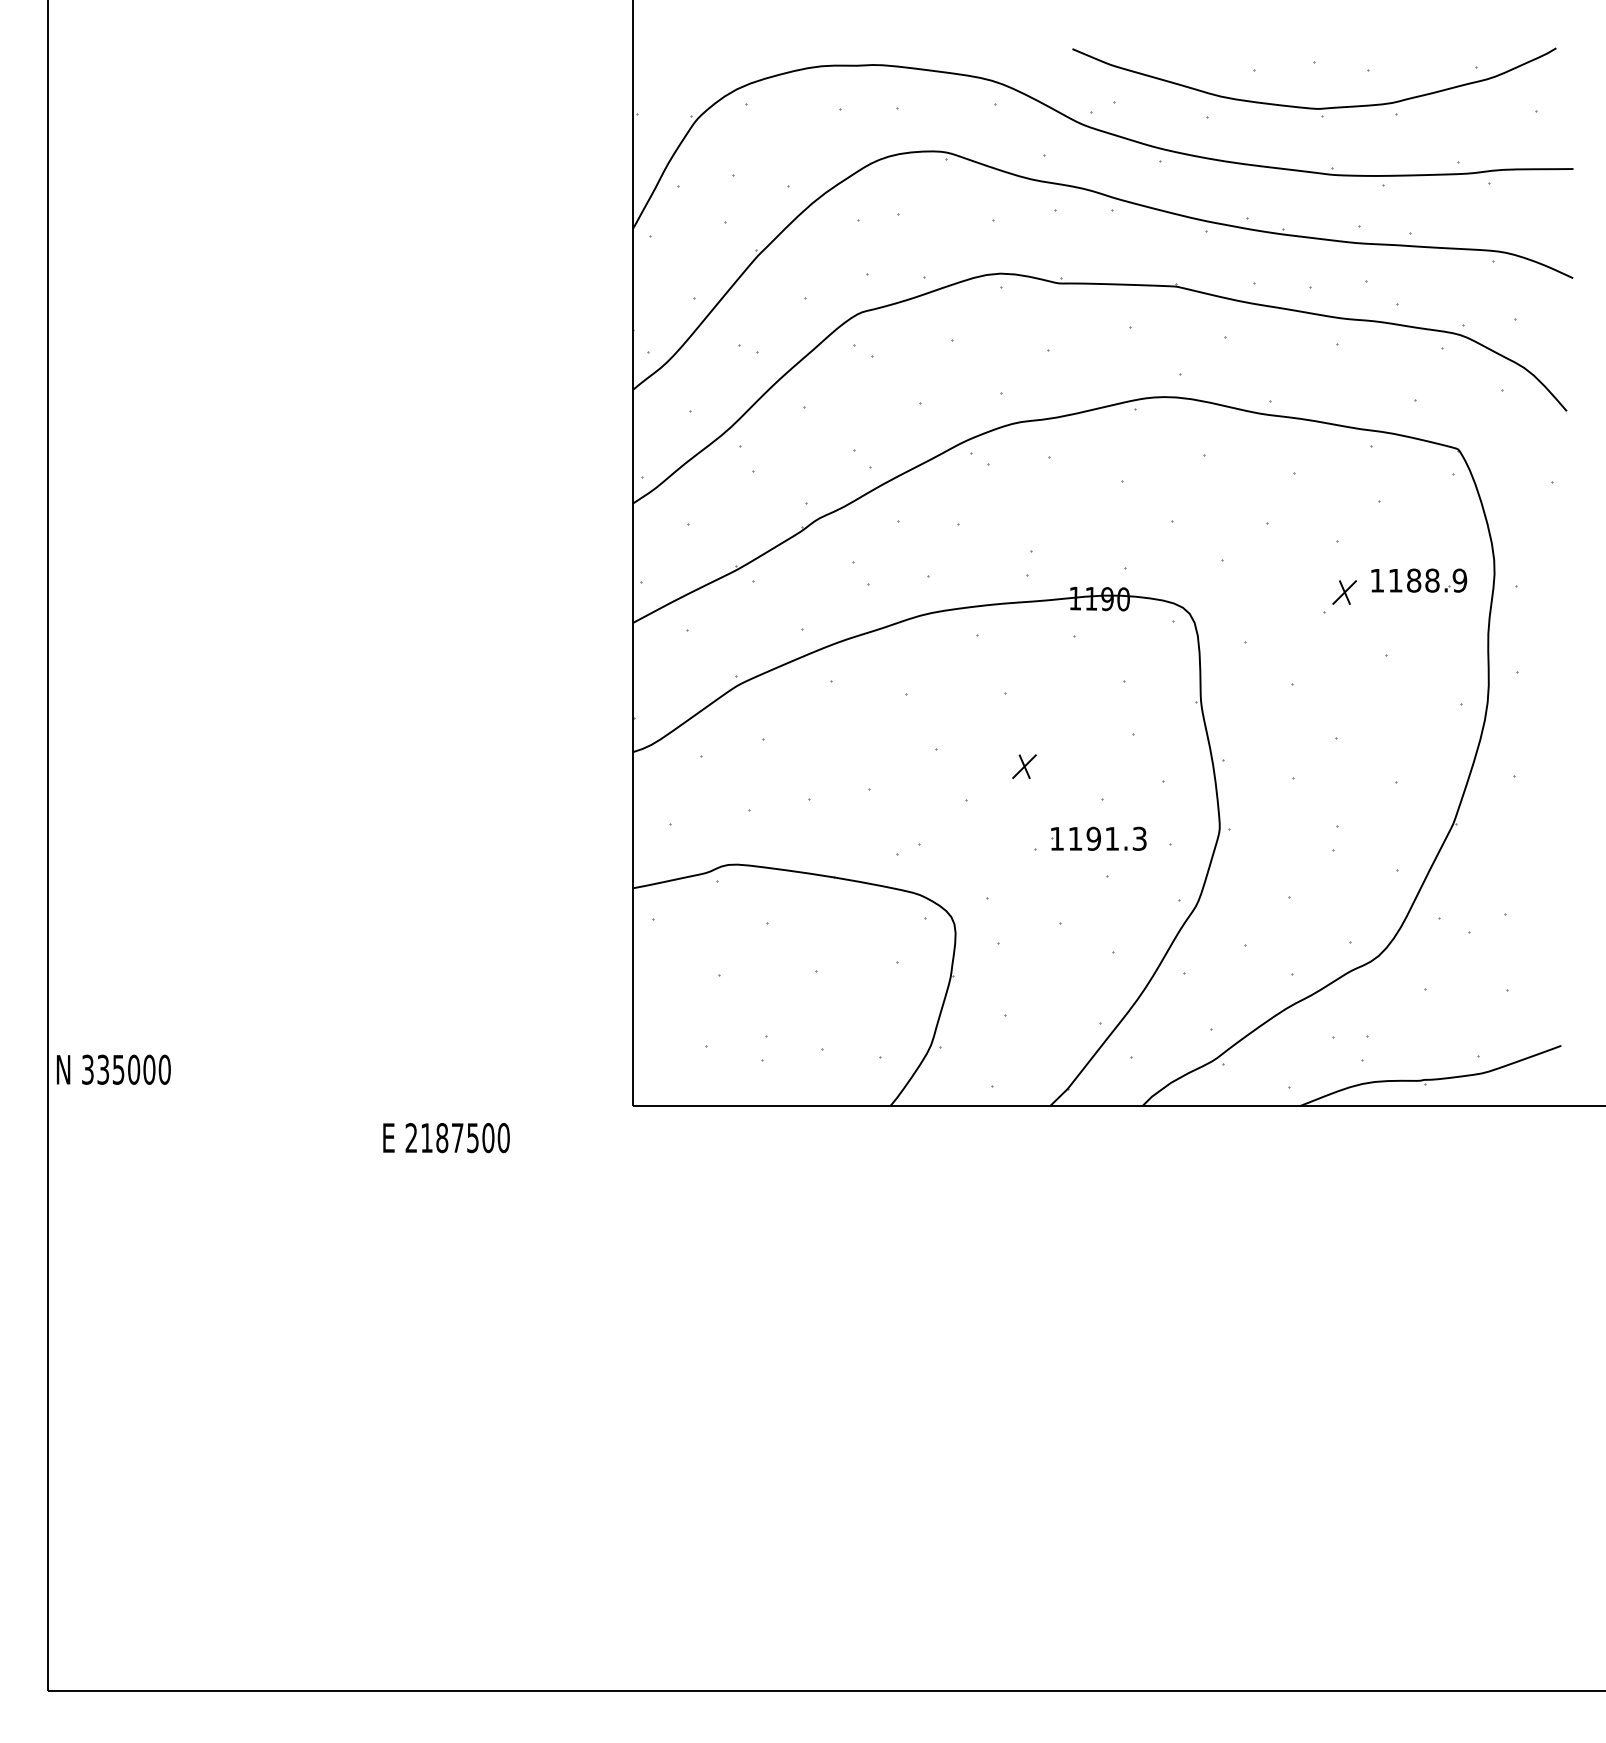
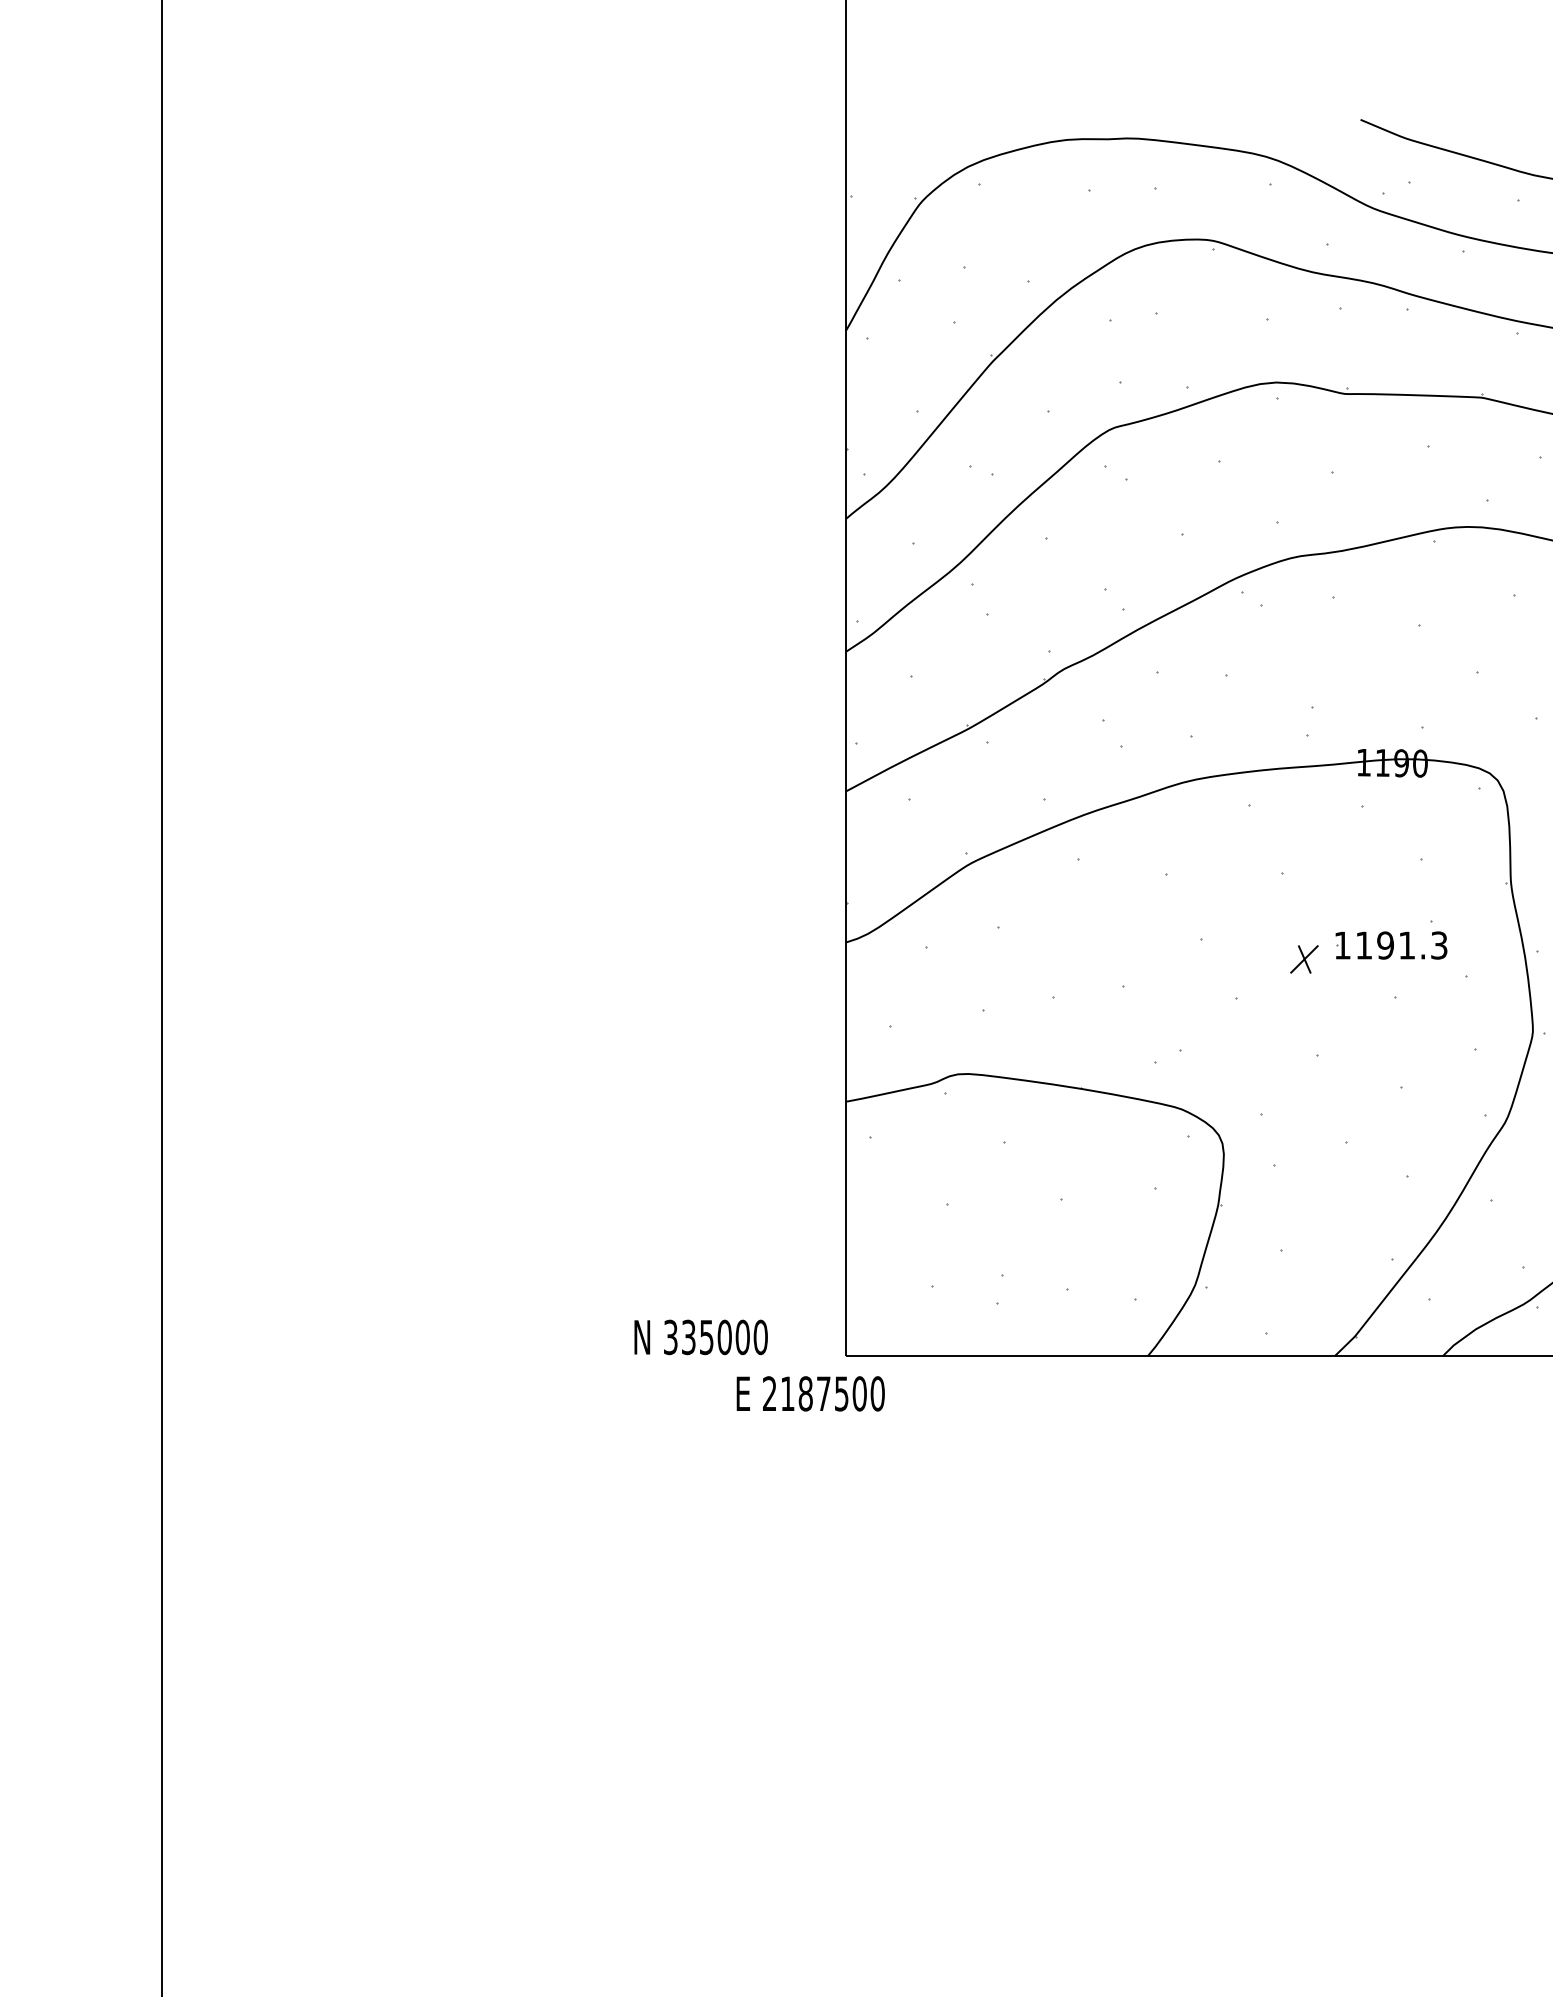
part: (1098, 838) -> (1391, 945), moved
text: (113, 1069) -> (700, 1337), moved
text: (446, 1138) -> (810, 1394), moved

